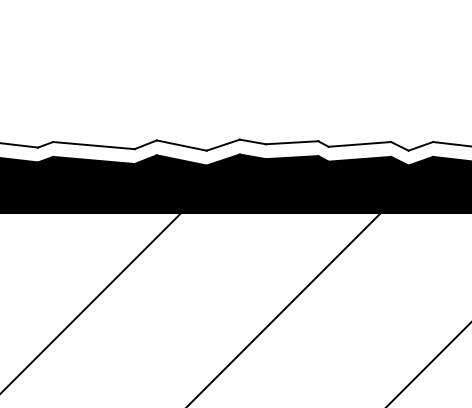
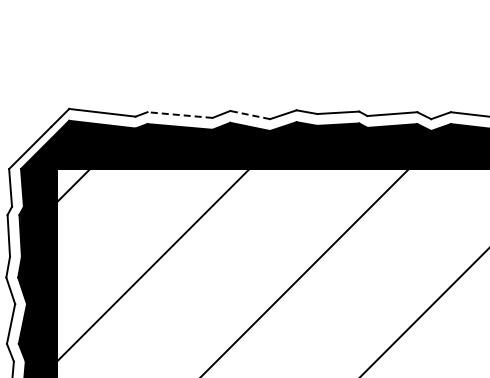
line: (180, 144) -> (249, 114), solid -> dashed
line: (94, 146) -> (180, 115), solid -> dashed

